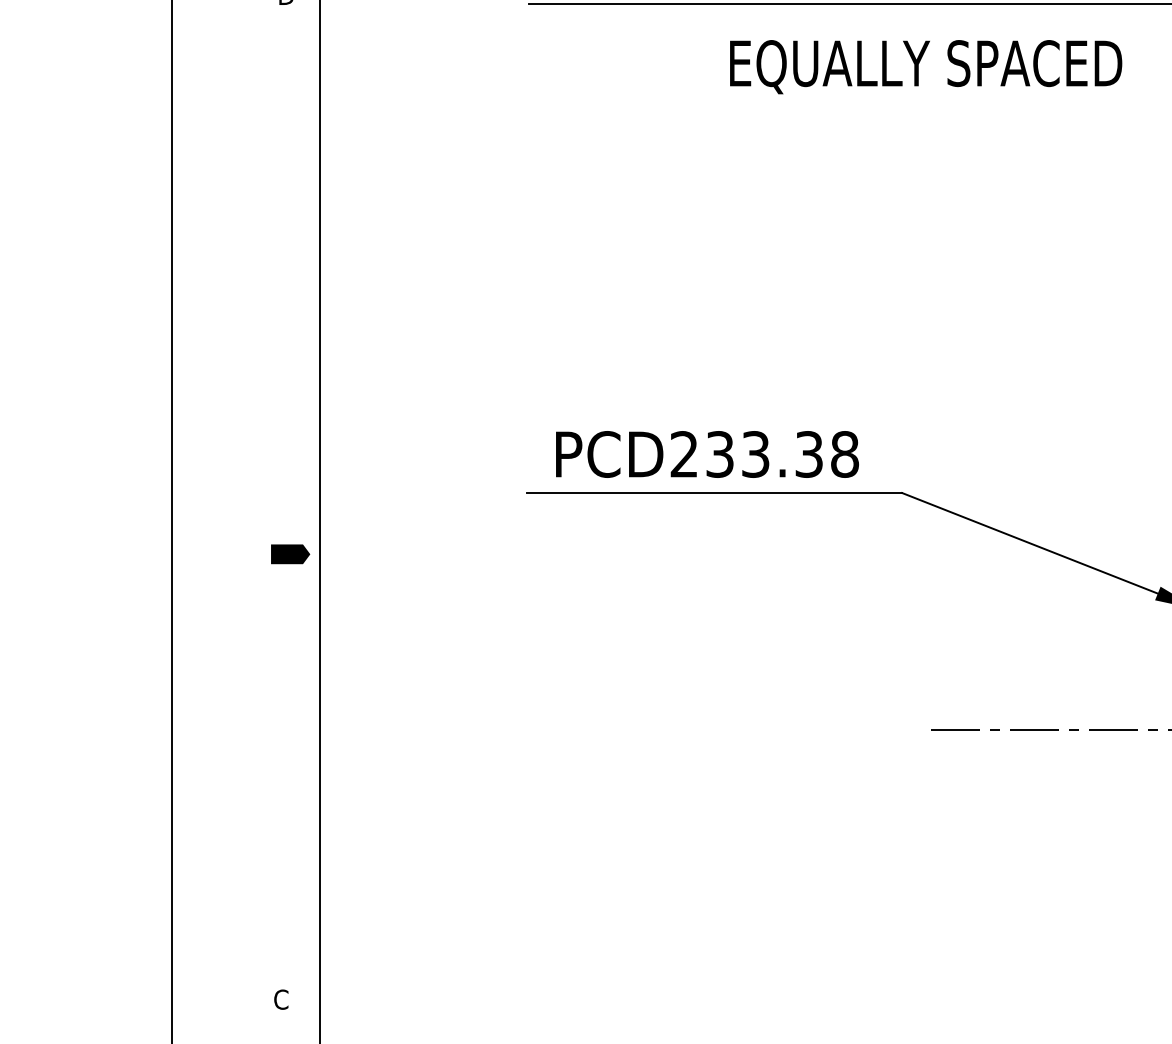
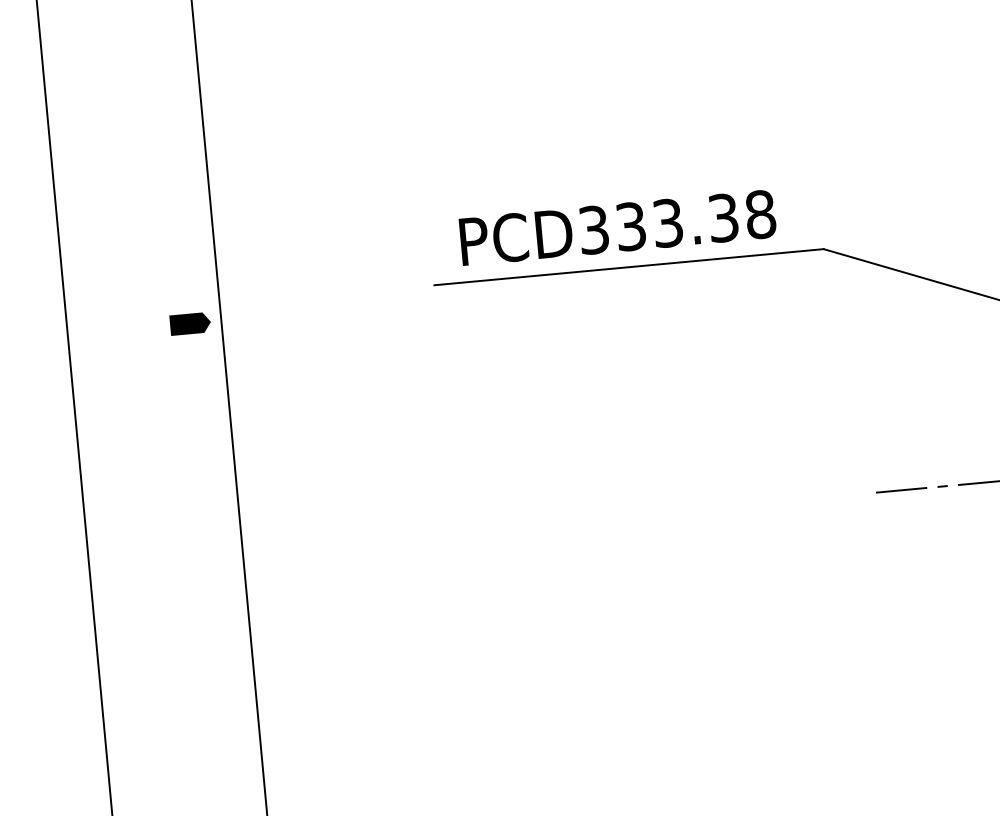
text: (683, 454) -> (593, 230), PCD233.38 -> PCD333.38
line: (290, 554) -> (190, 324), moved

